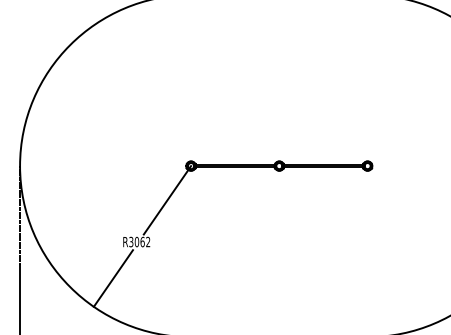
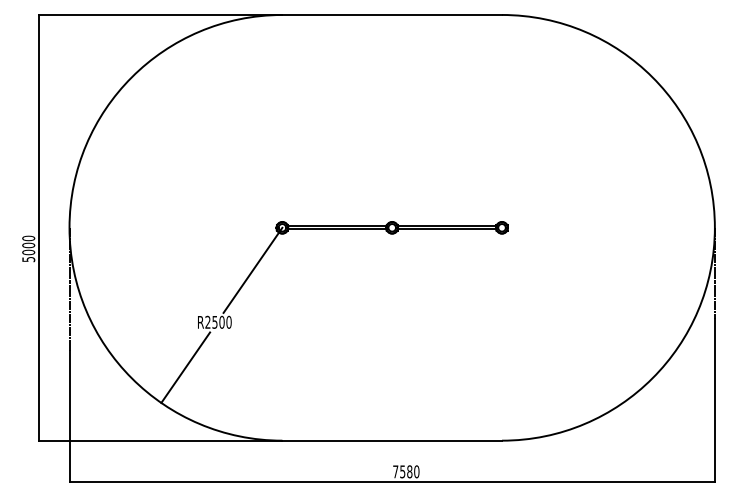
text: (139, 241) -> (218, 321), R3062 -> R2500

